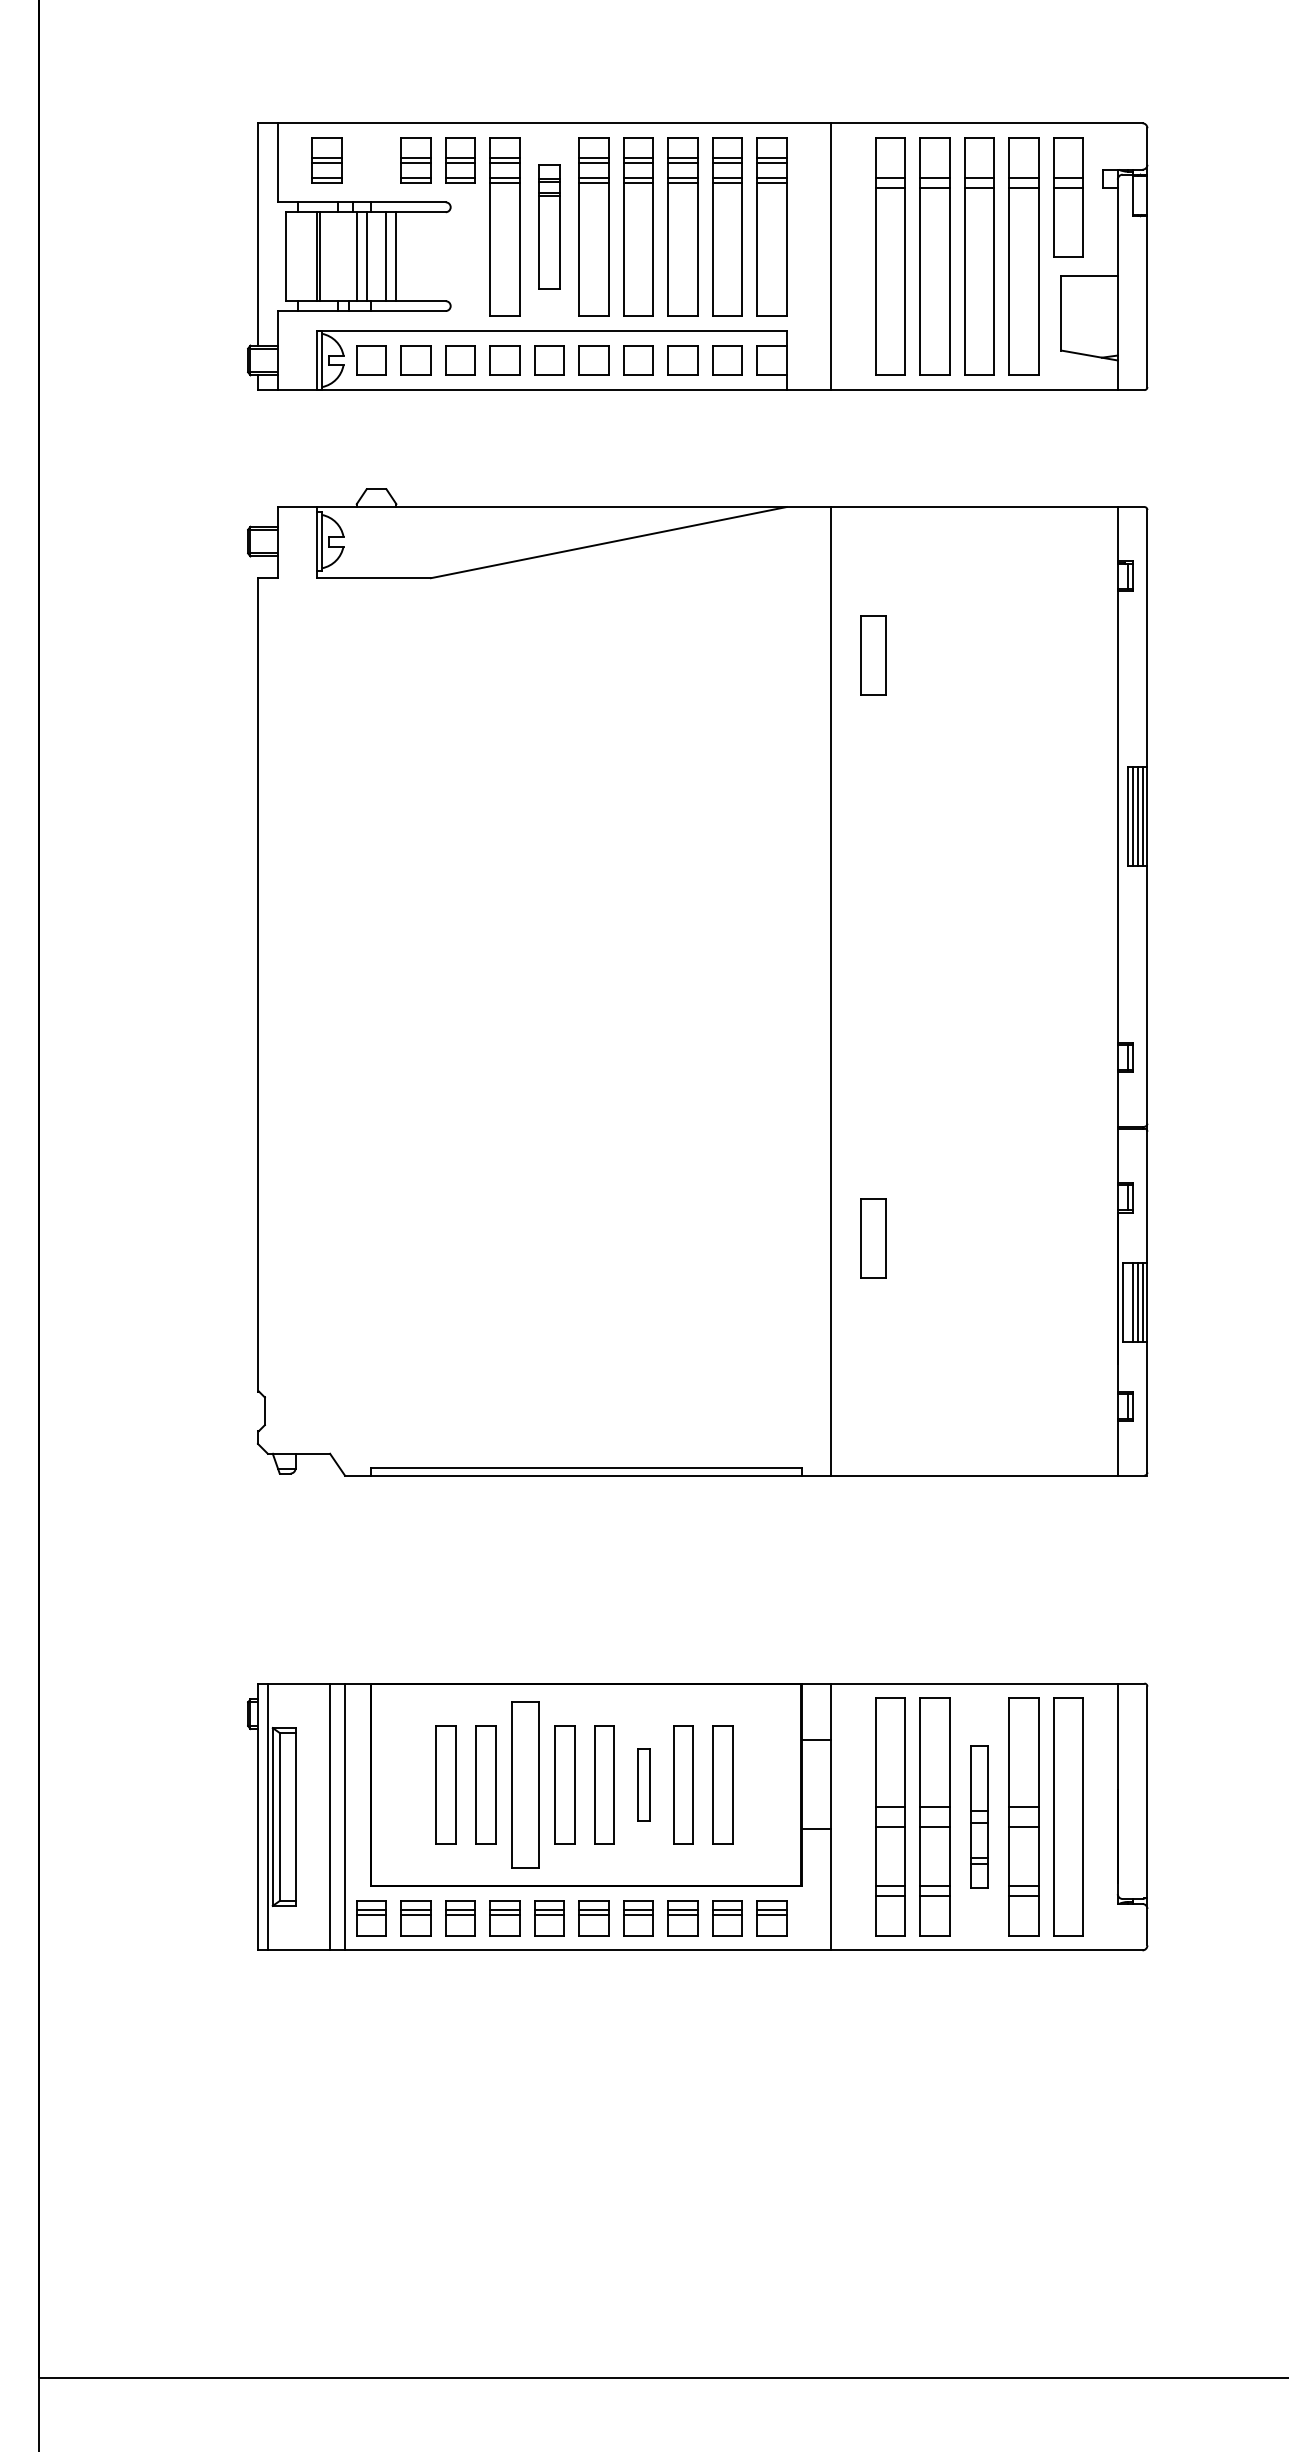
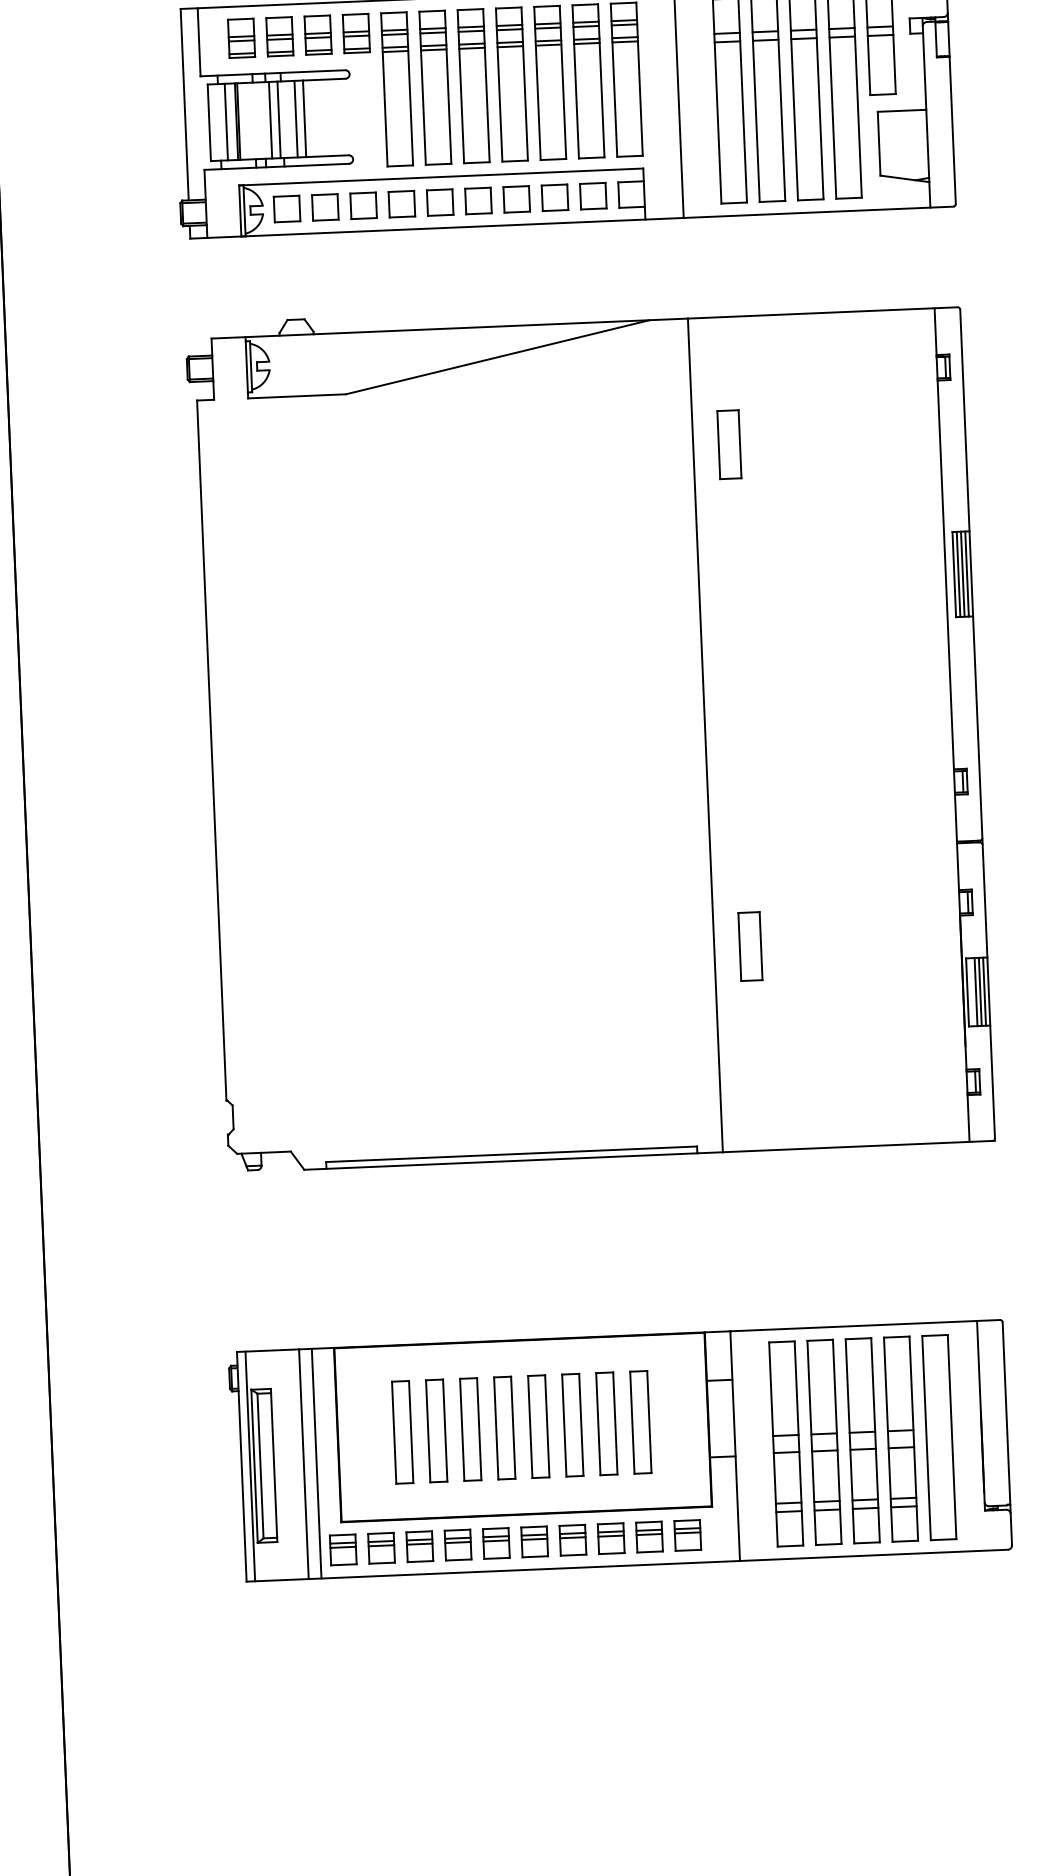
part: (371, 160) -> (279, 36), added
part: (549, 226) -> (435, 87), size x1.43
line: (305, 256) -> (226, 121), added
part: (524, 1784) -> (470, 1429), size x0.71
part: (643, 1784) -> (572, 1424), size x1.67
part: (979, 1816) -> (862, 1440), size x1.67

